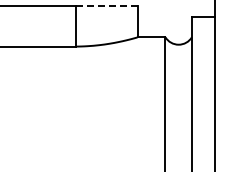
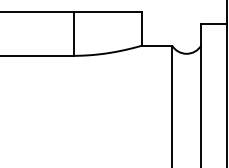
line: (106, 6) -> (107, 11), dashed -> solid

